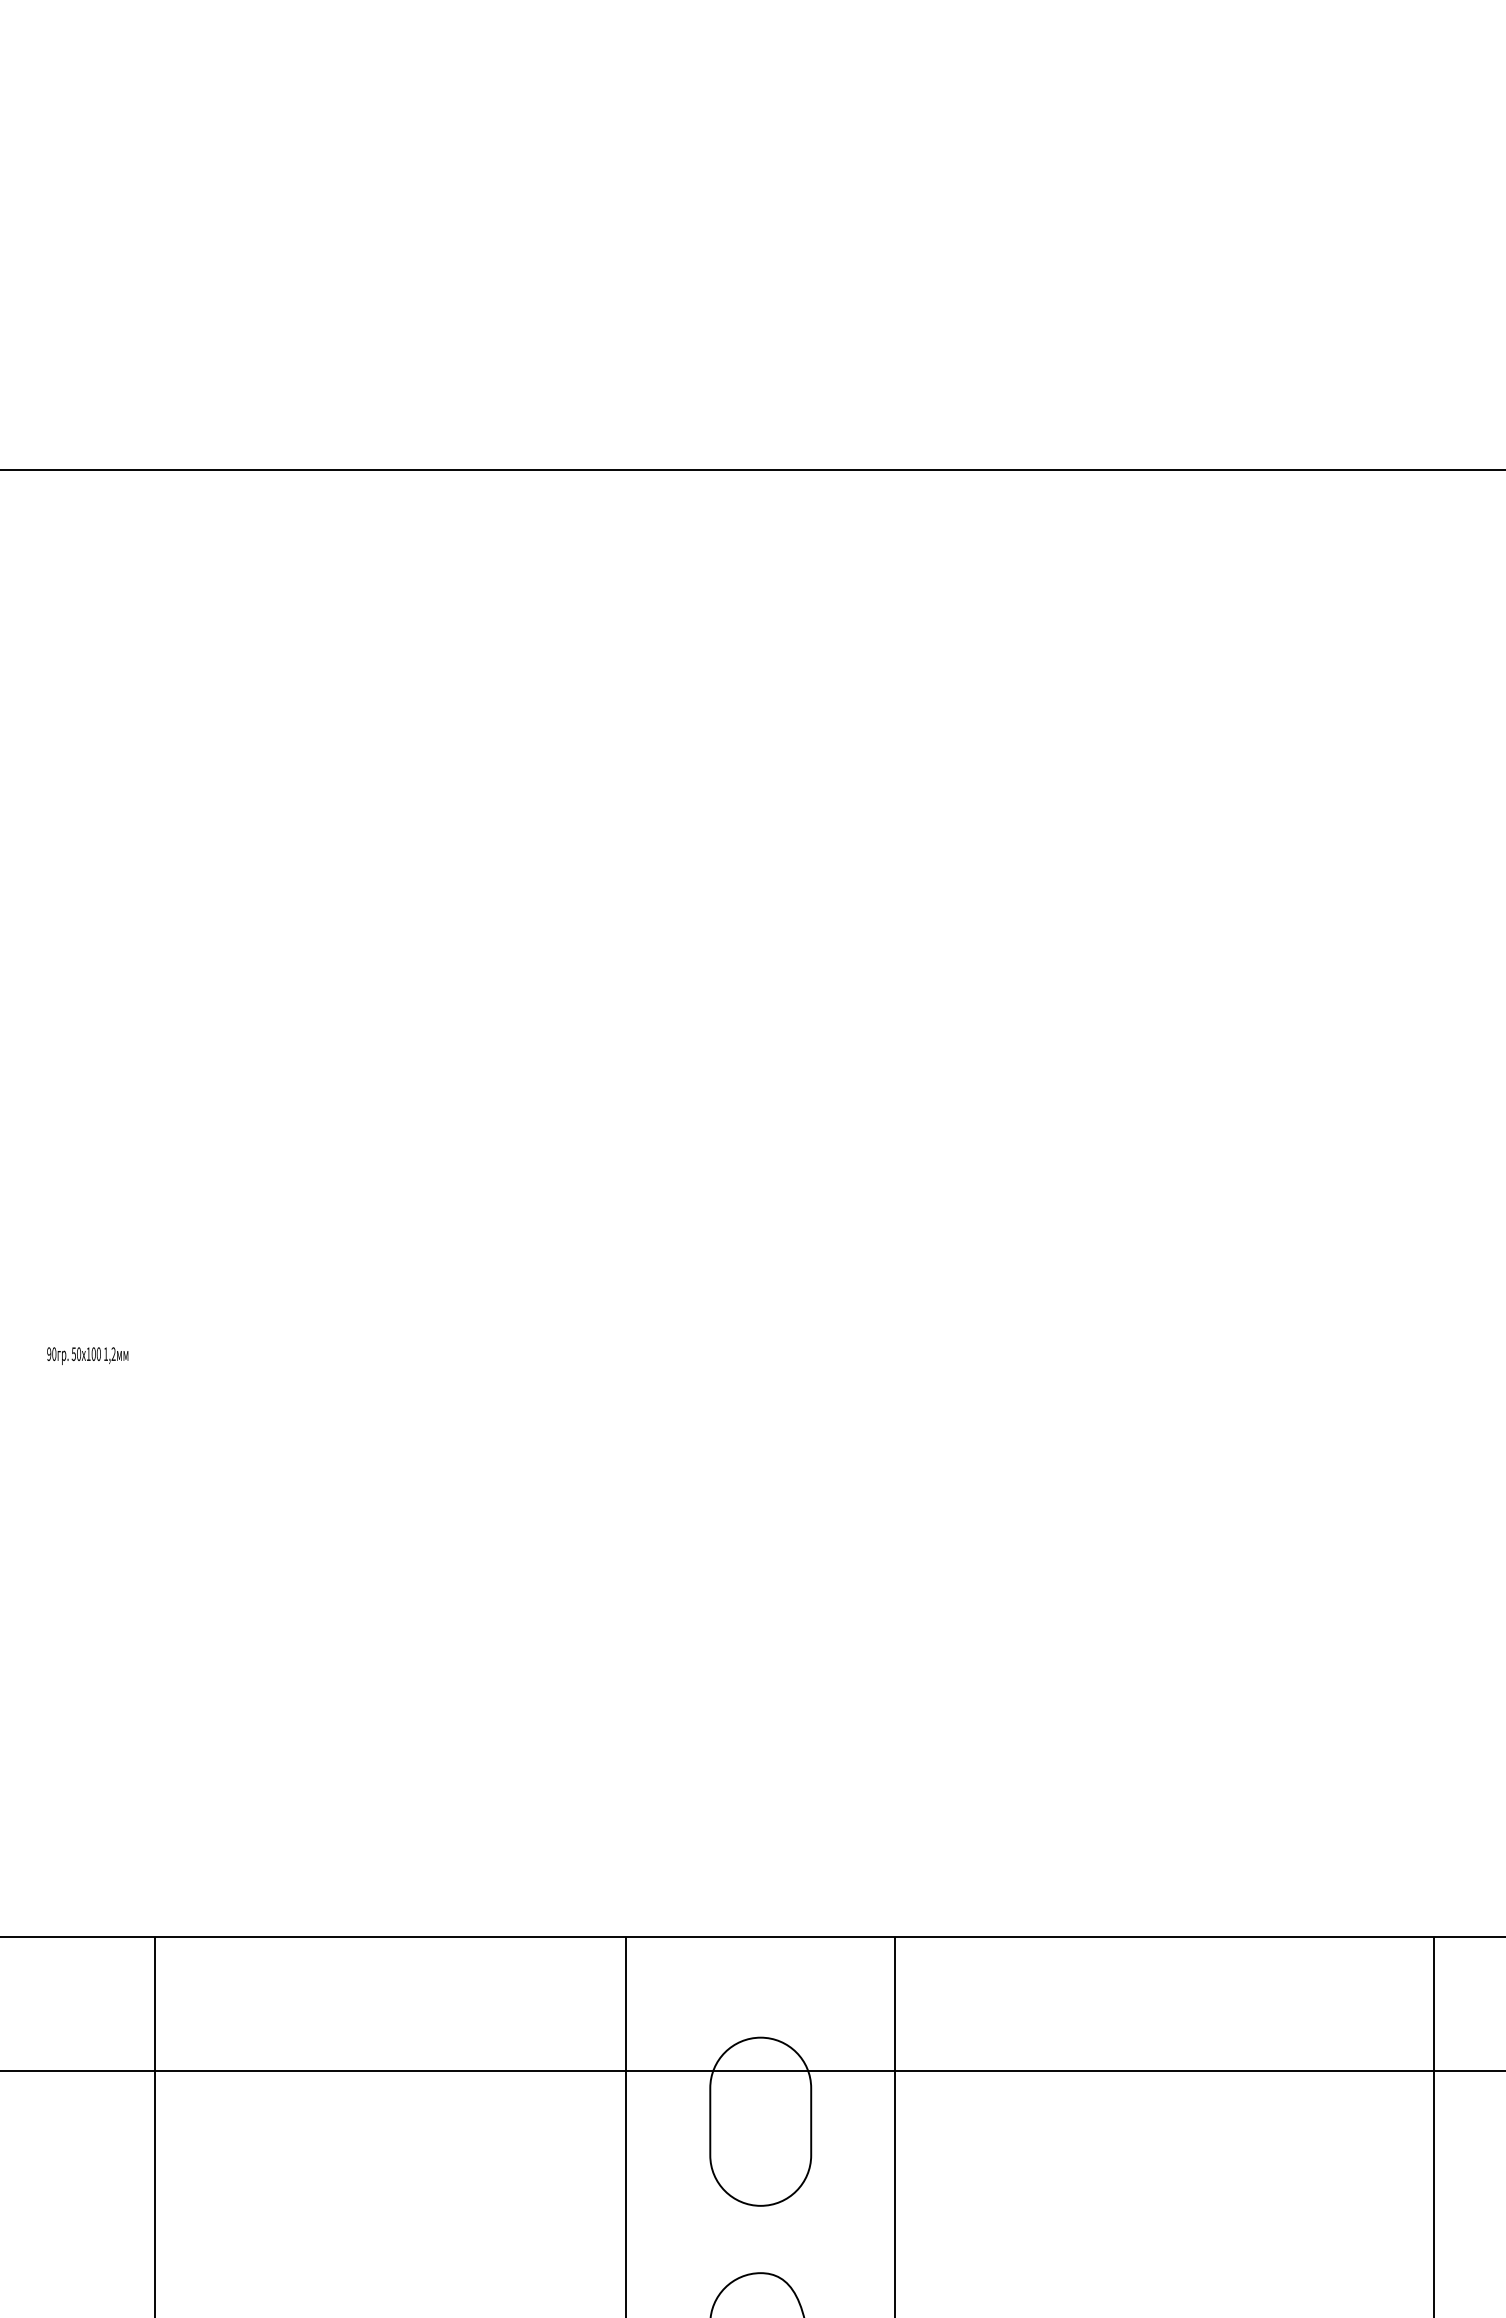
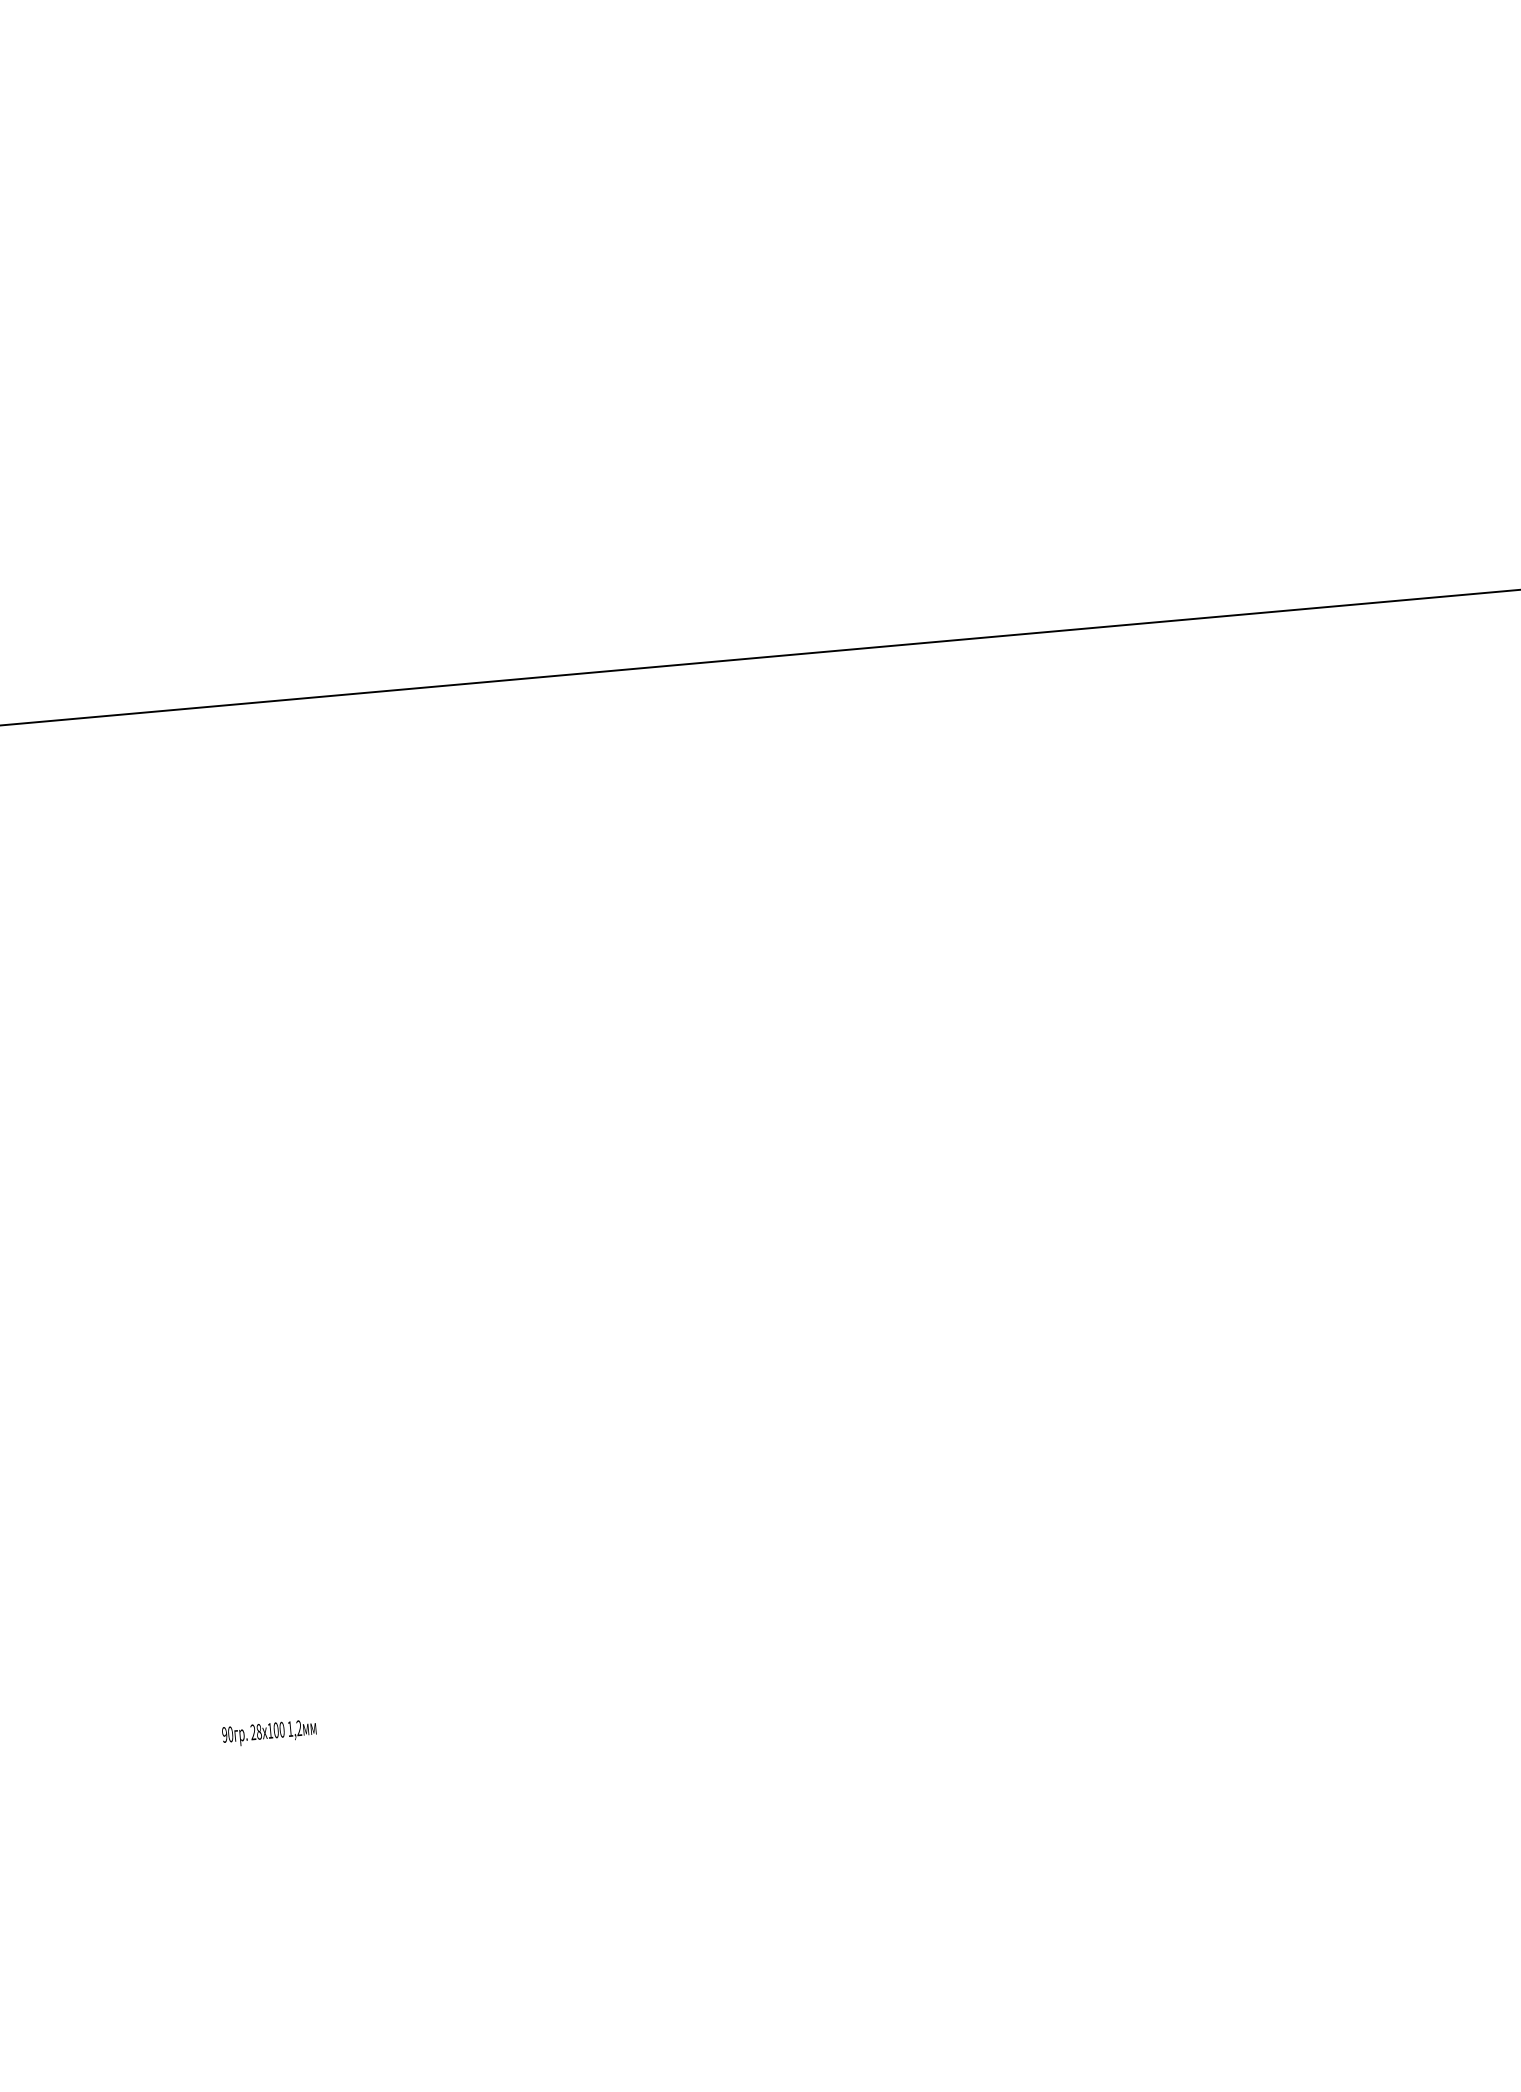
text: (76, 1354) -> (256, 1732), 50 -> 28

